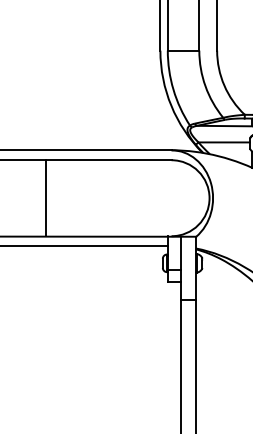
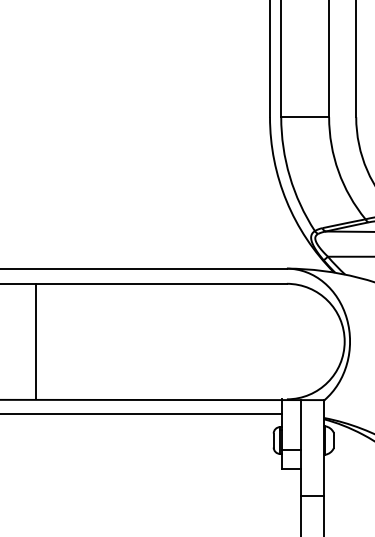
line: (45, 198) -> (36, 341), moved

